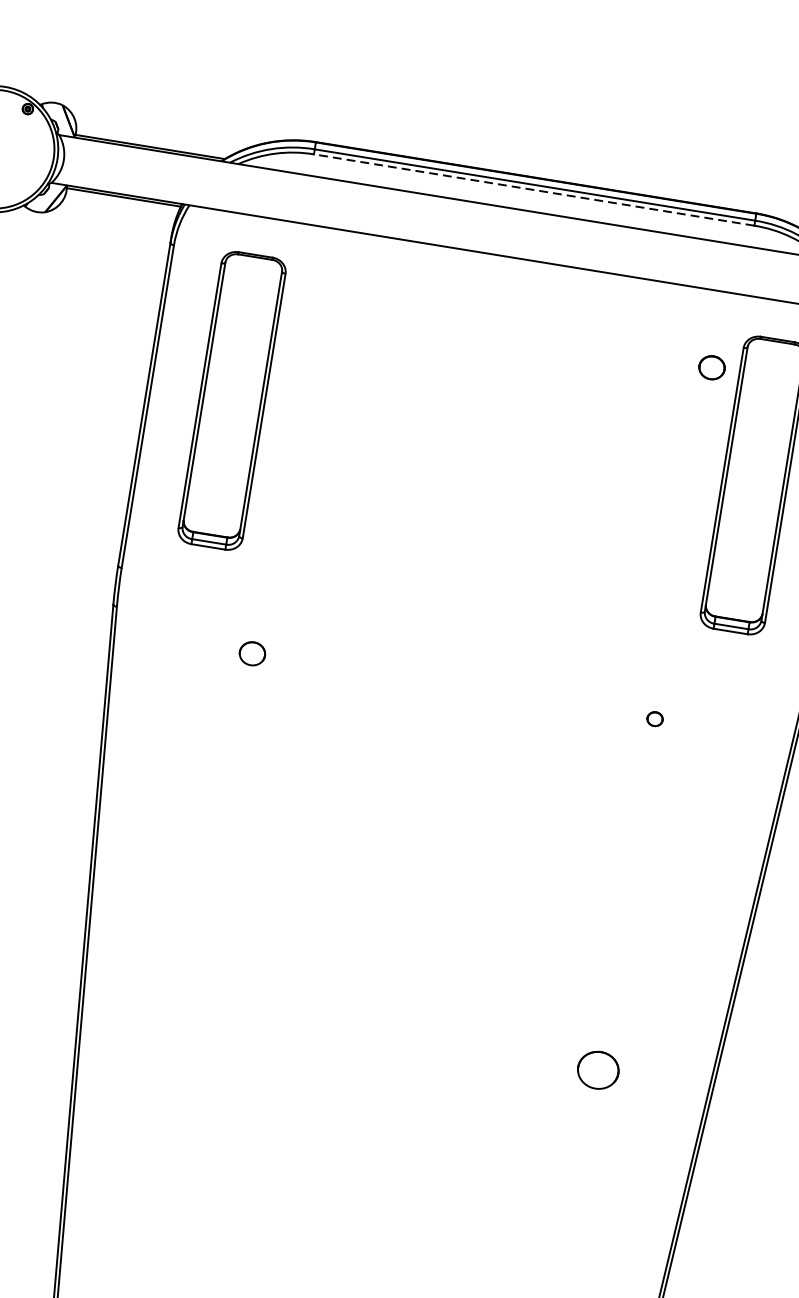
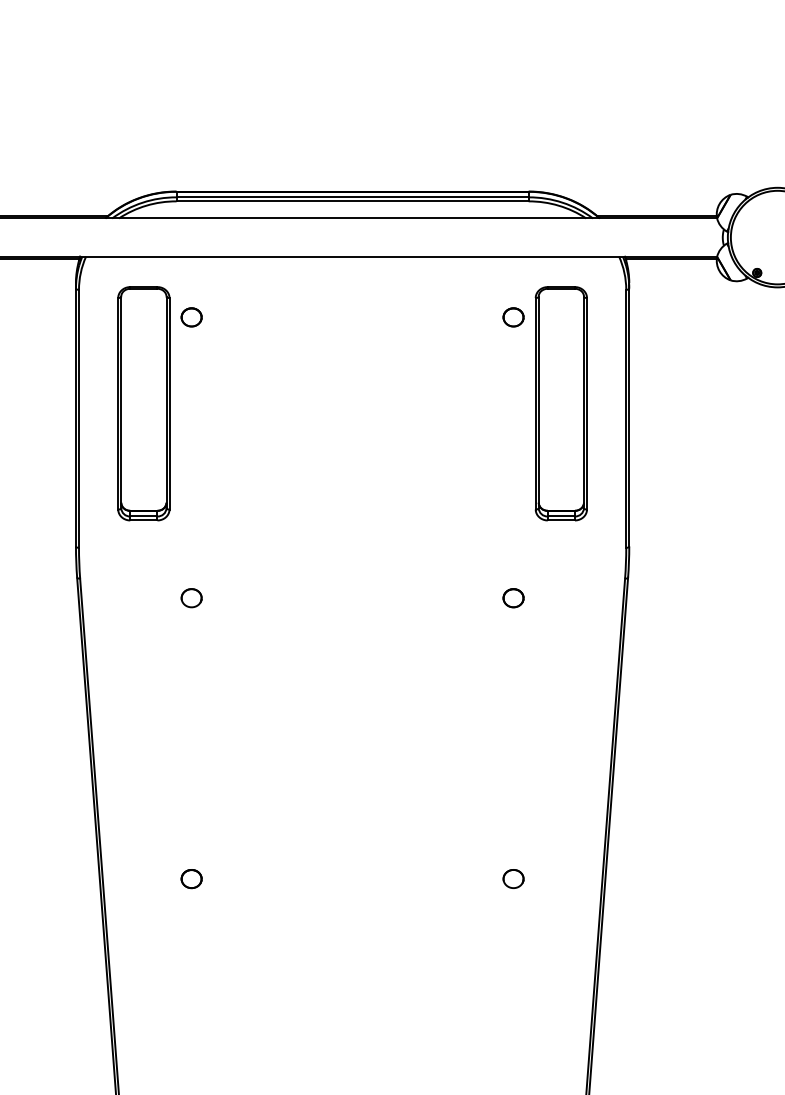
line: (534, 190) -> (352, 201), dashed -> solid
part: (309, 302) -> (191, 317), added
part: (654, 719) -> (513, 598), size x1.67
part: (195, 1005) -> (191, 879), added
part: (598, 1069) -> (513, 878), size x0.62

